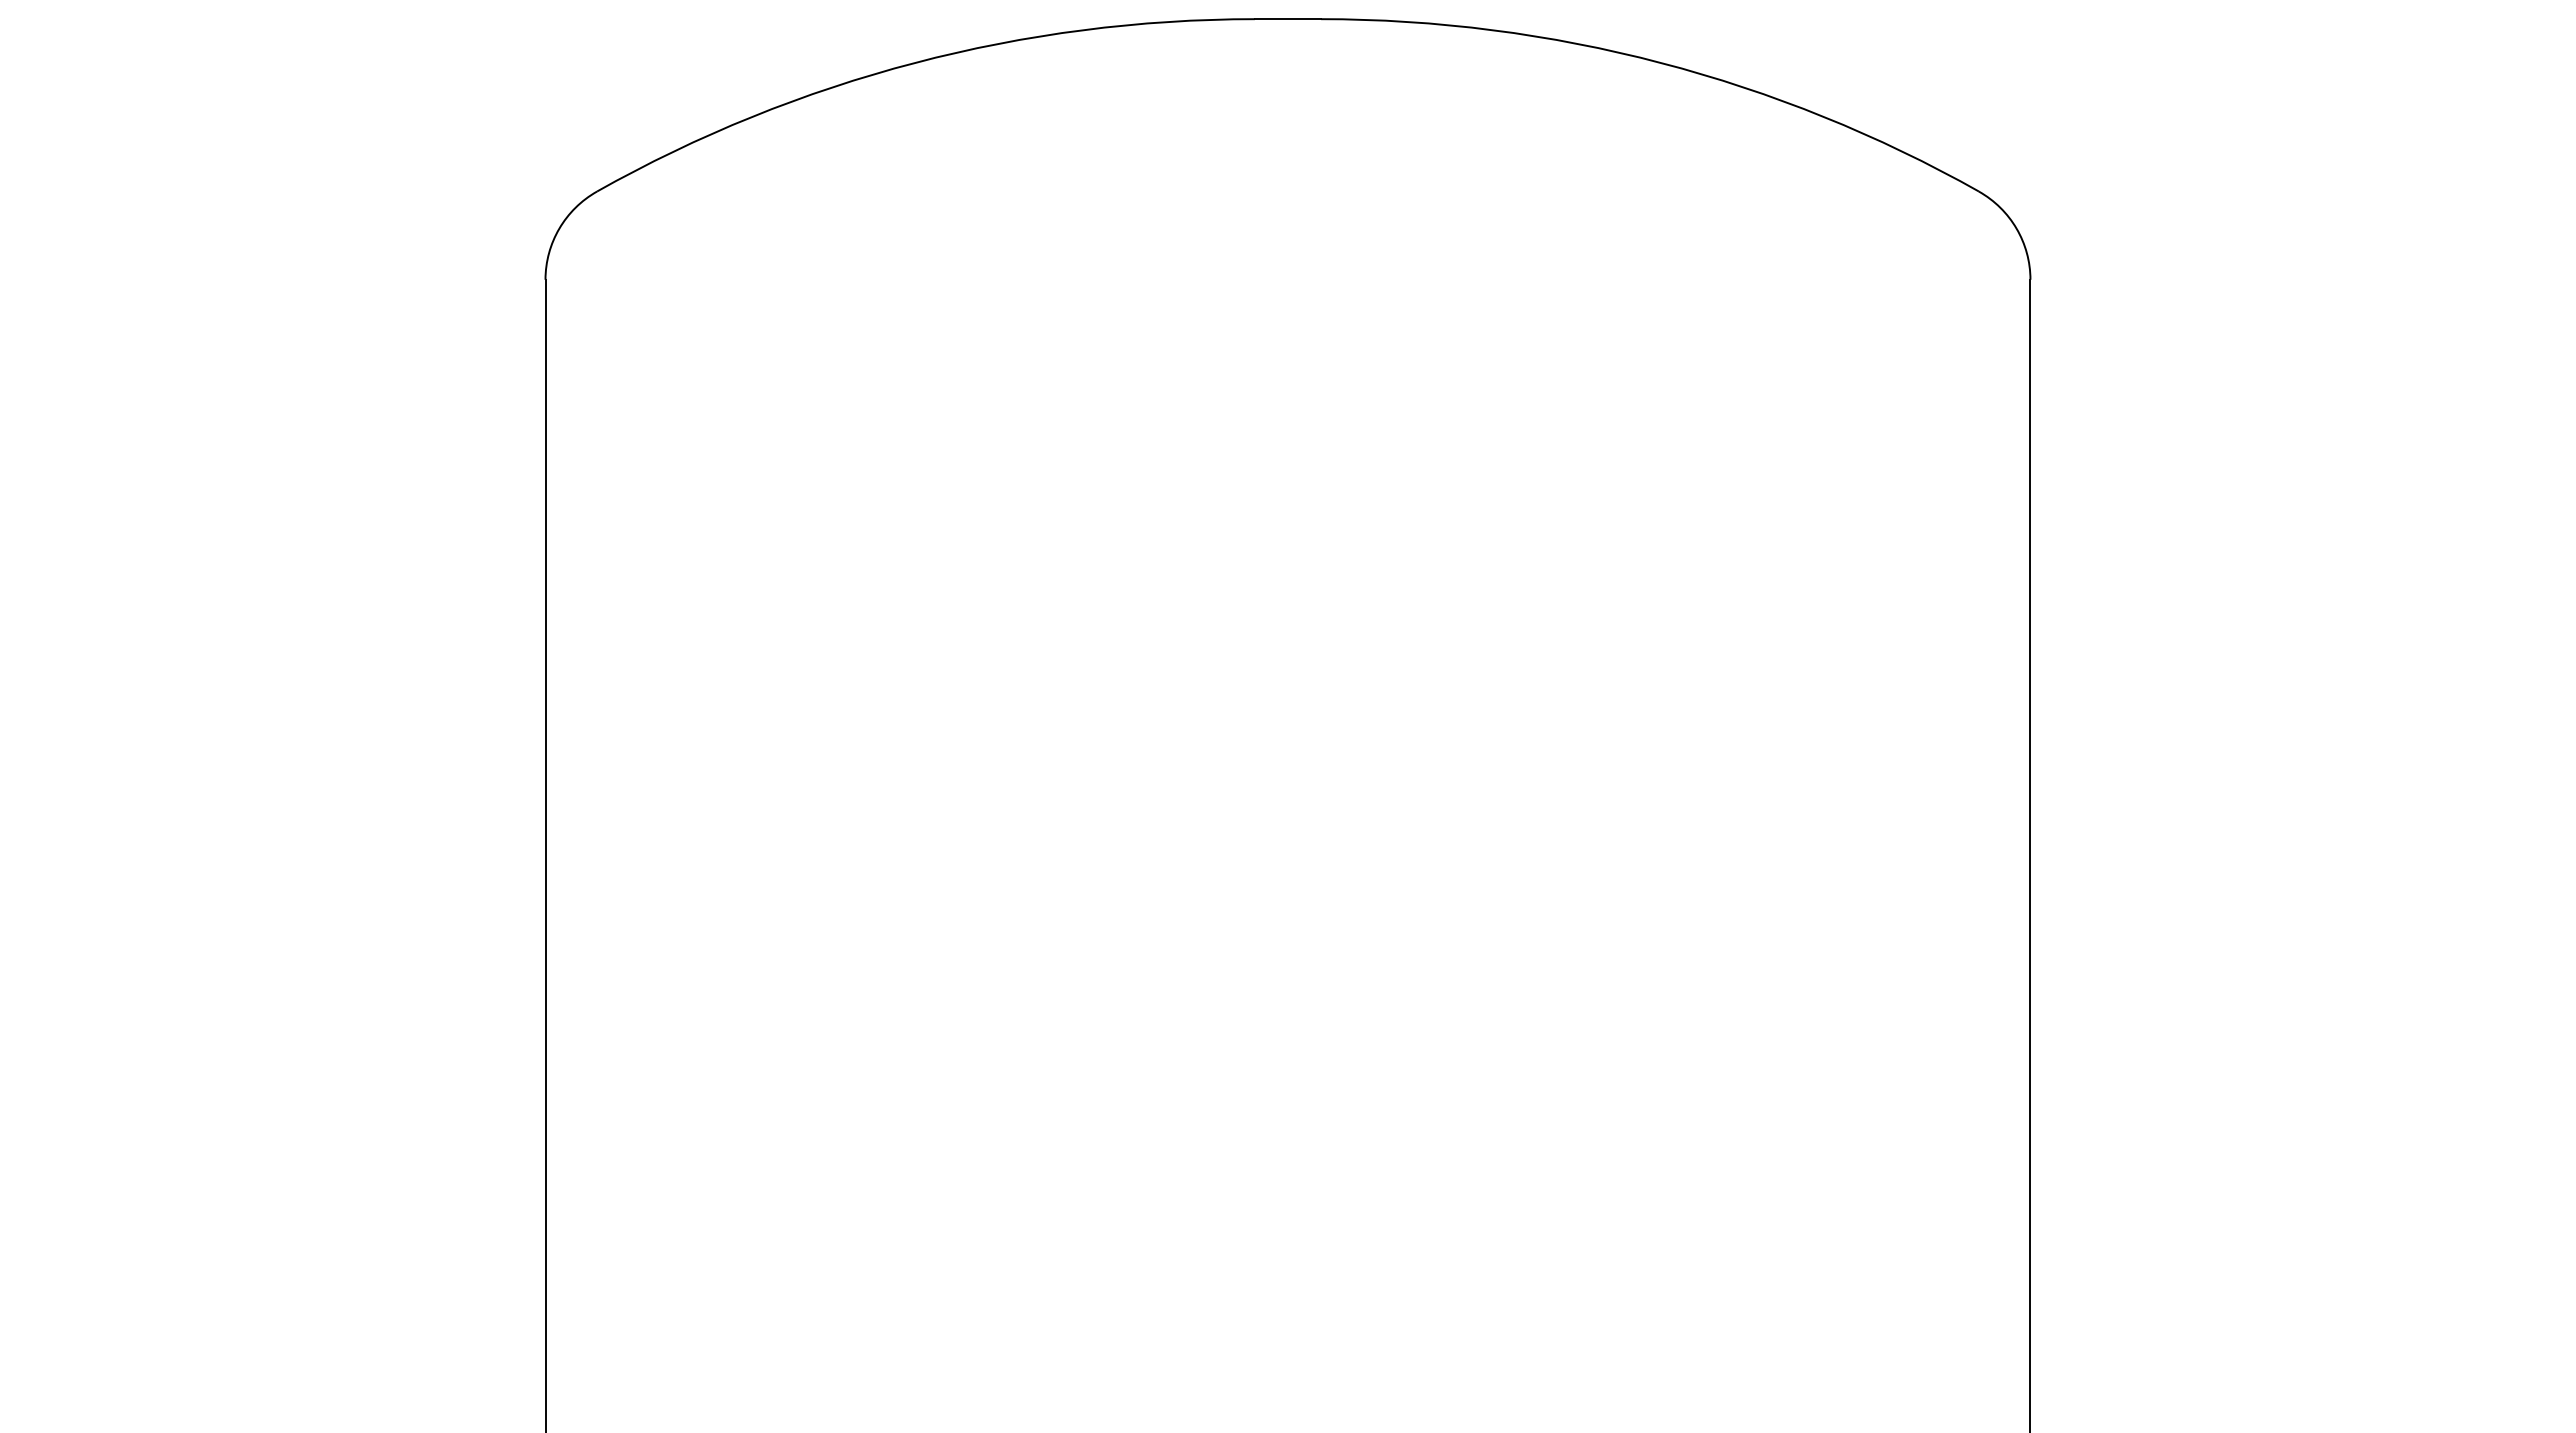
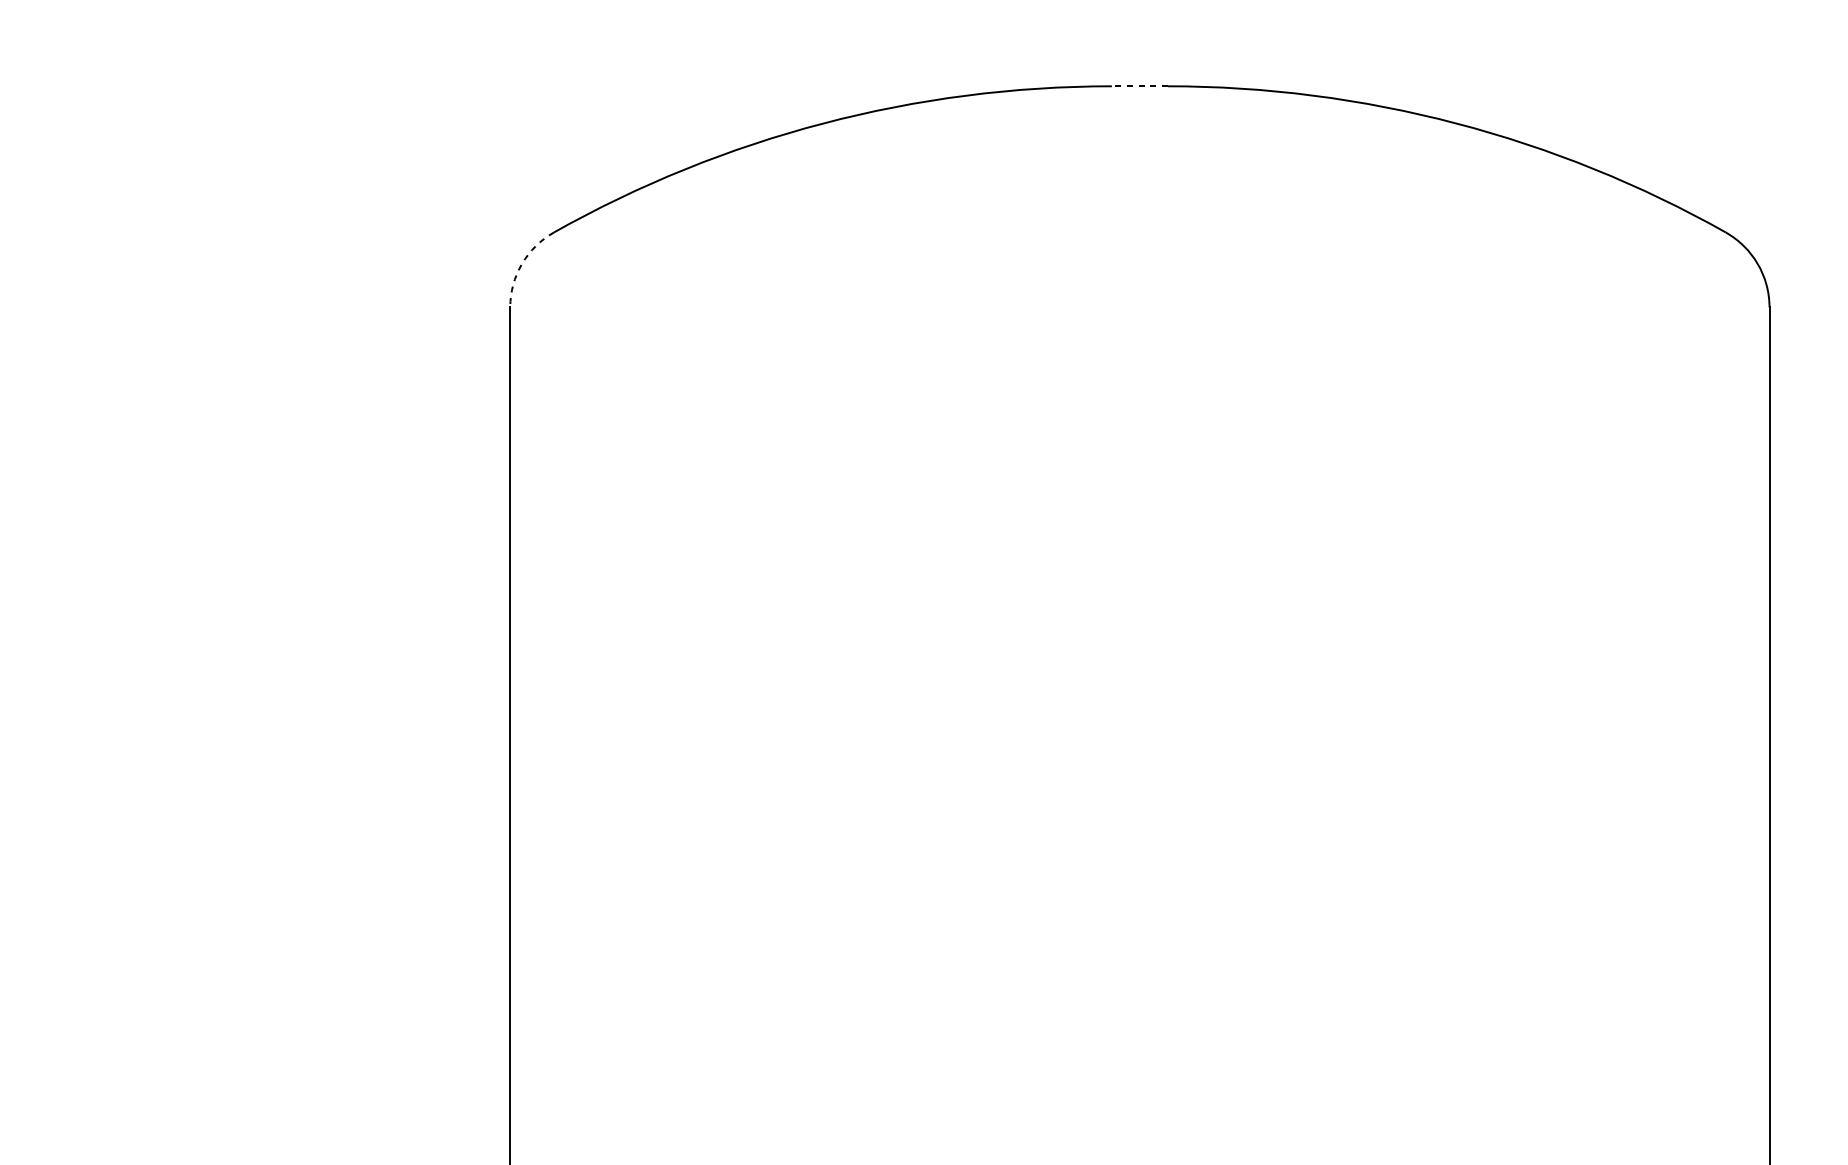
line: (1287, 19) -> (1139, 86), solid -> dashed
arc: (559, 228) -> (522, 263), solid -> dashed

